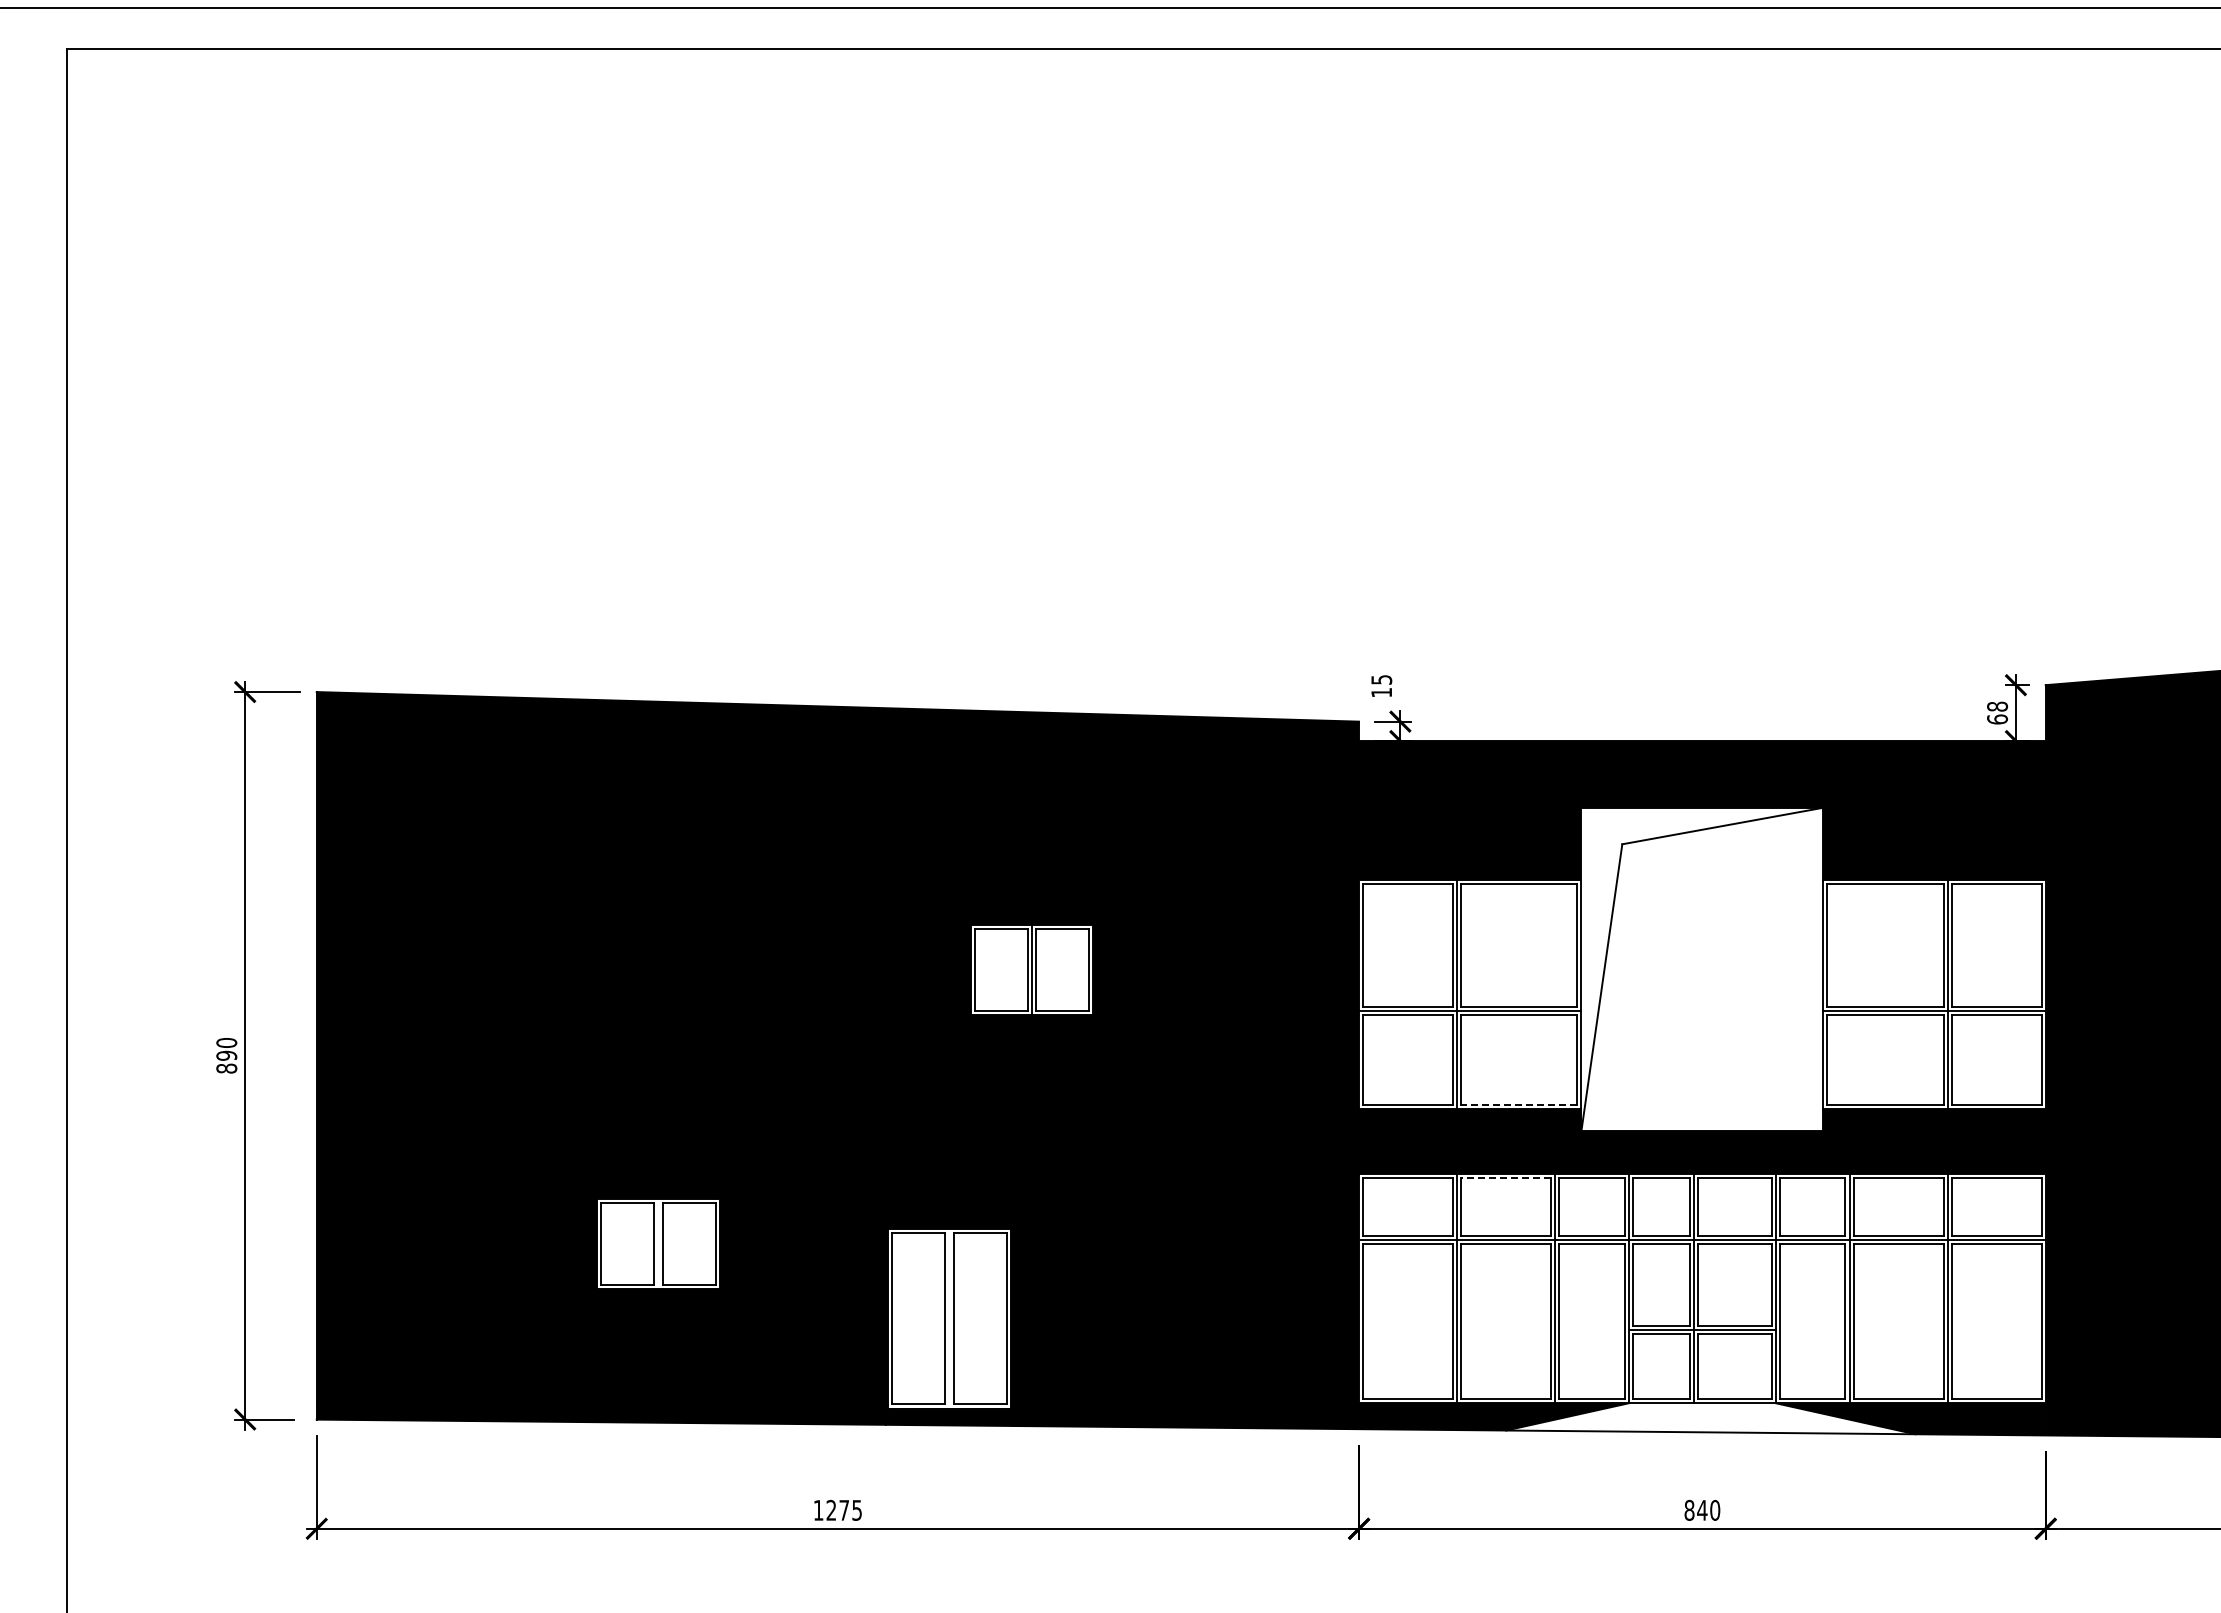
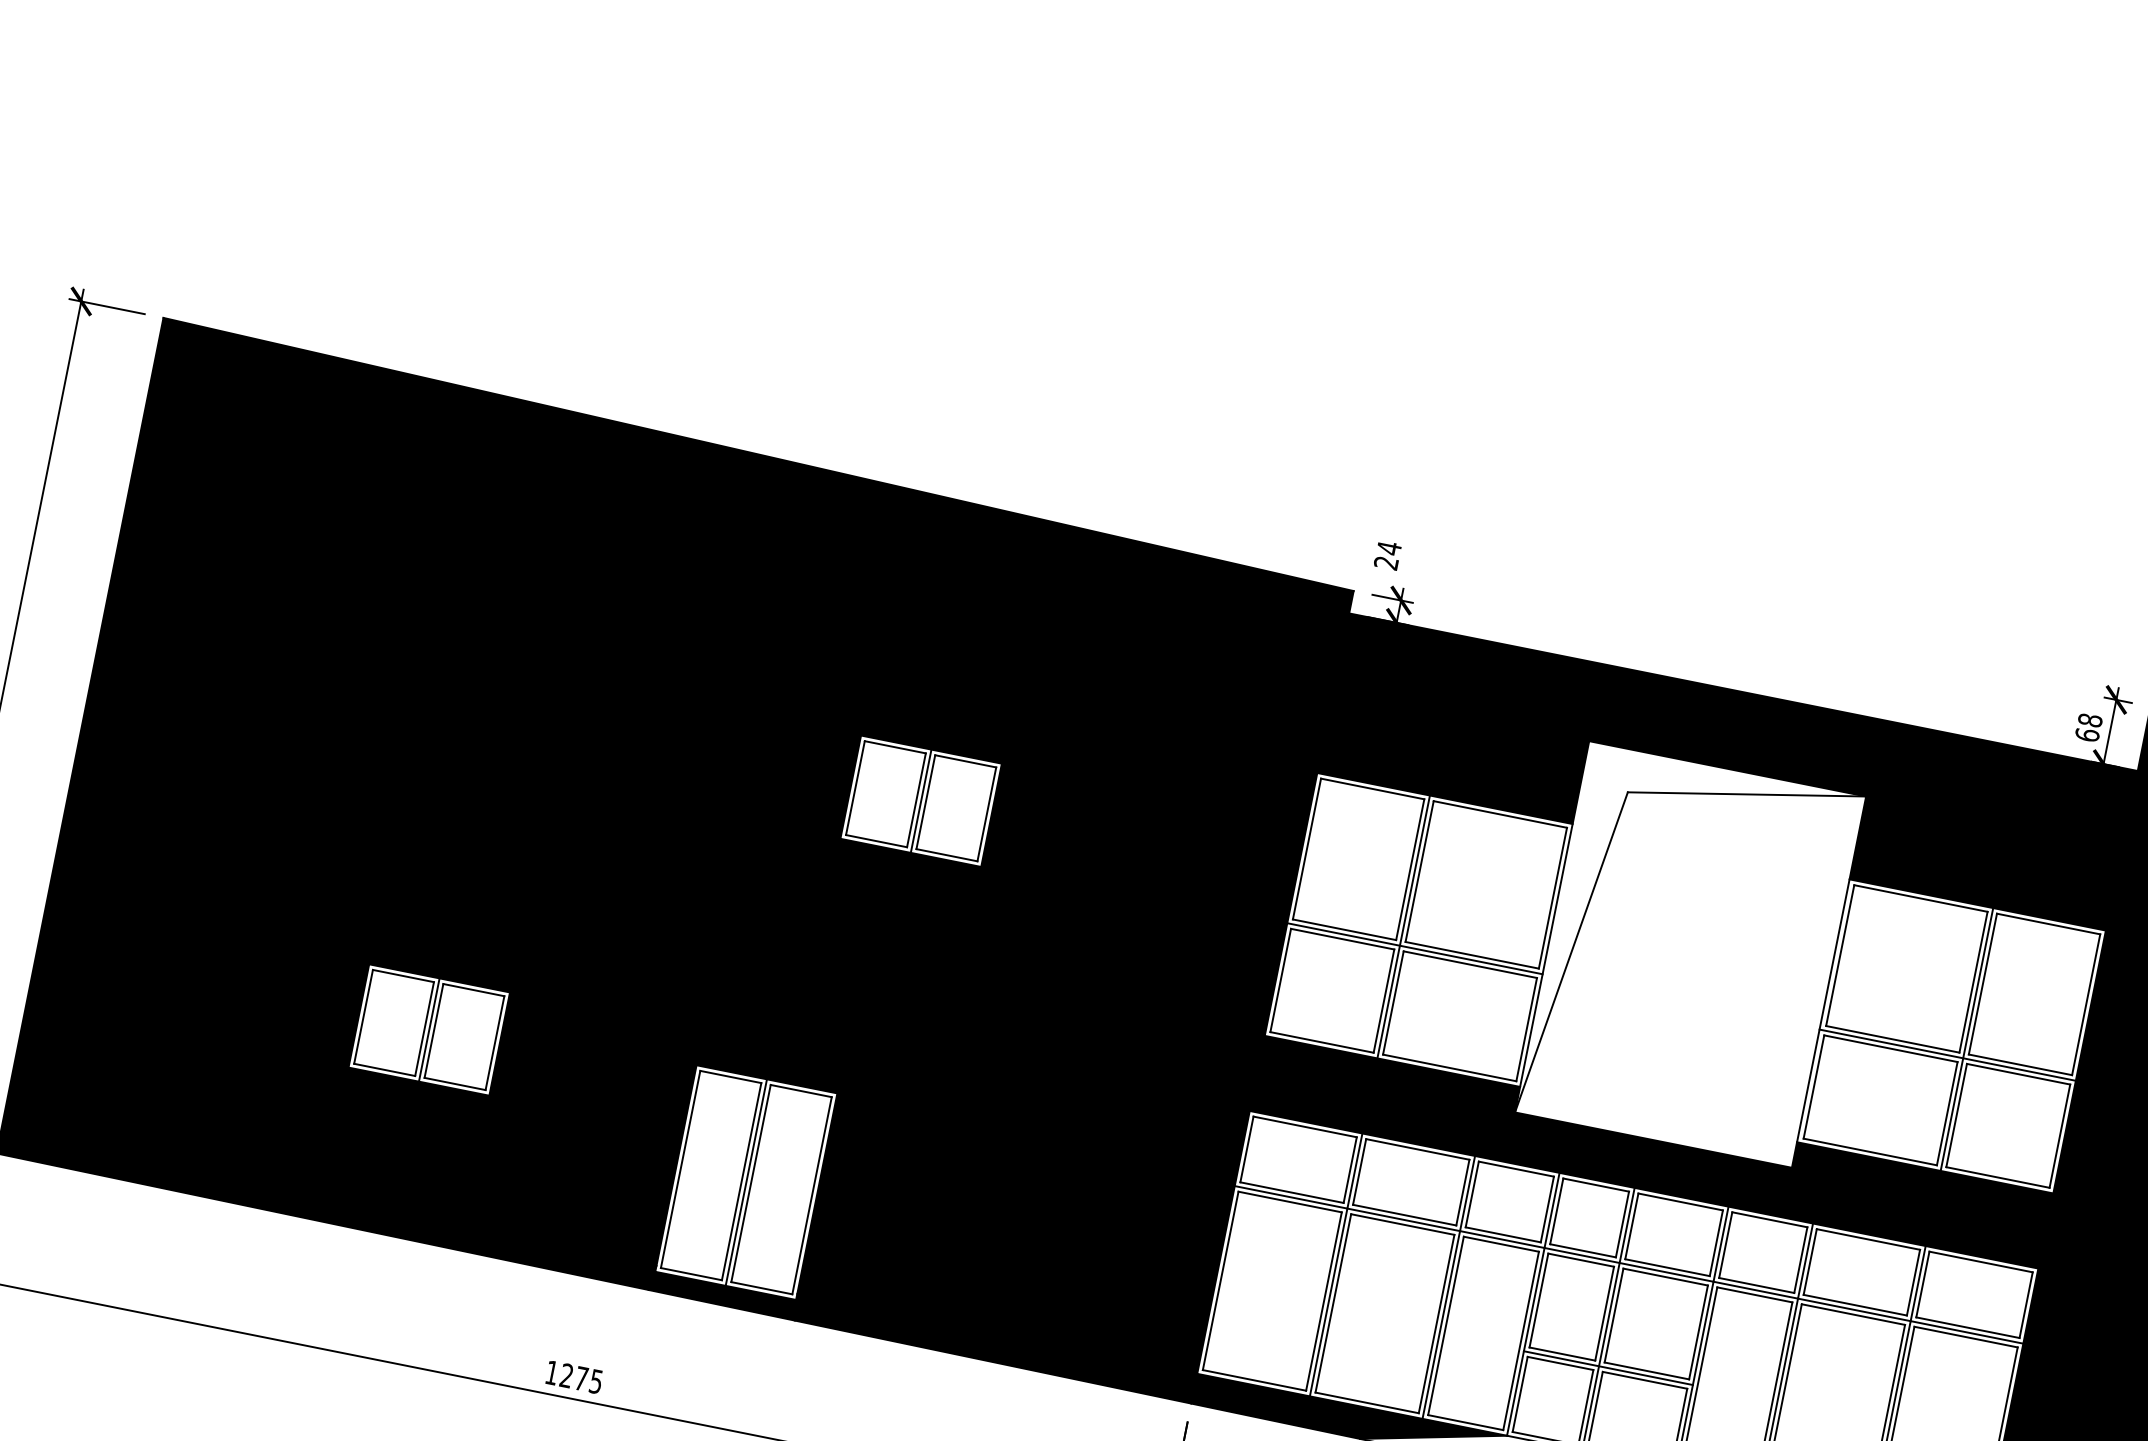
text: (1381, 685) -> (1387, 554), 15 -> 24
line: (1518, 1104) -> (1448, 1067), dashed -> solid
line: (1506, 1178) -> (1418, 1149), dashed -> solid
line: (658, 1243) -> (429, 1029), added
line: (949, 1318) -> (746, 1182), added

